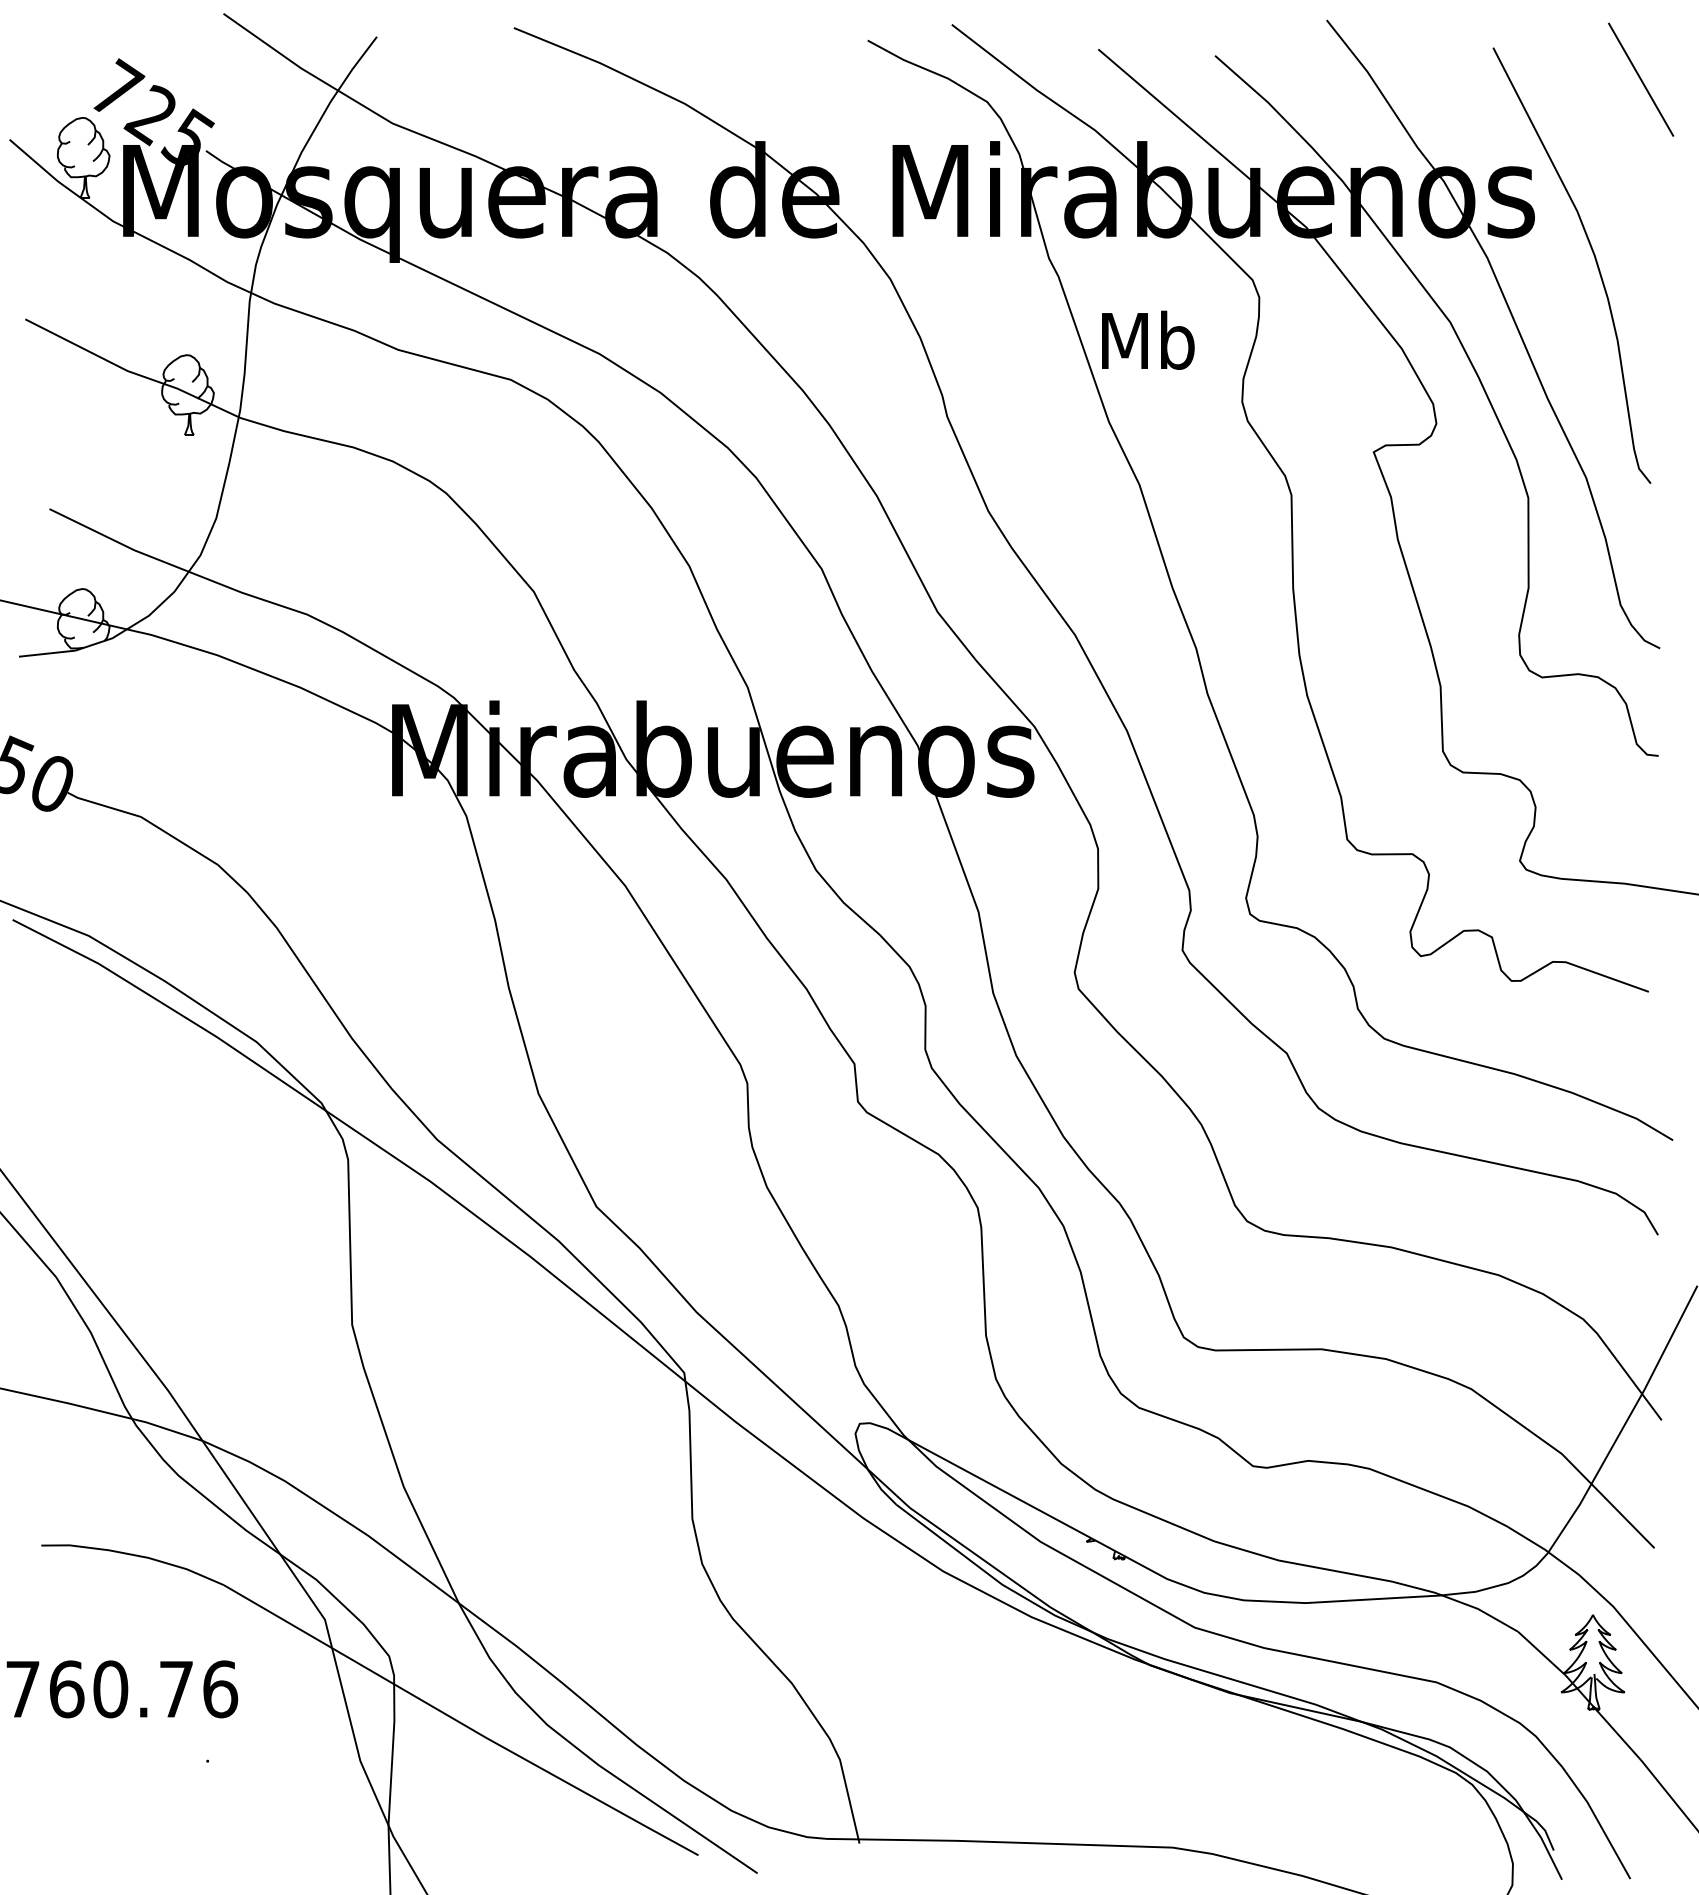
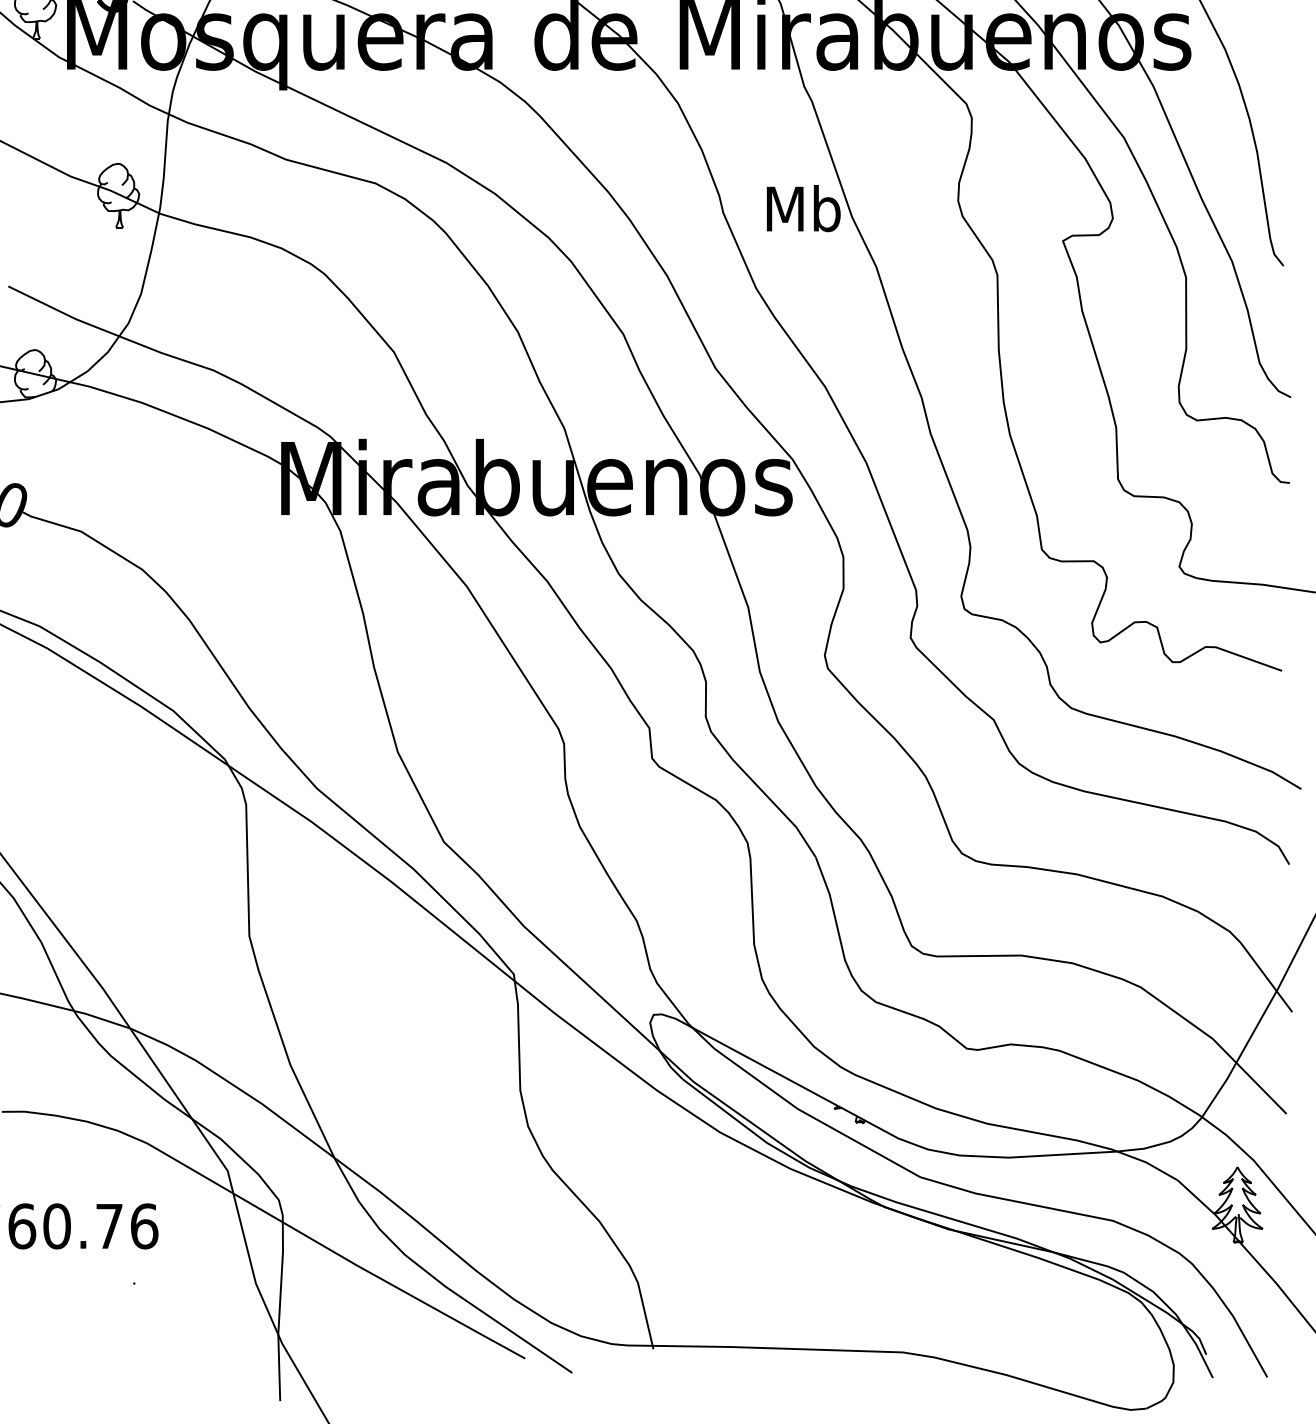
text: (1148, 339) -> (803, 207), moved

